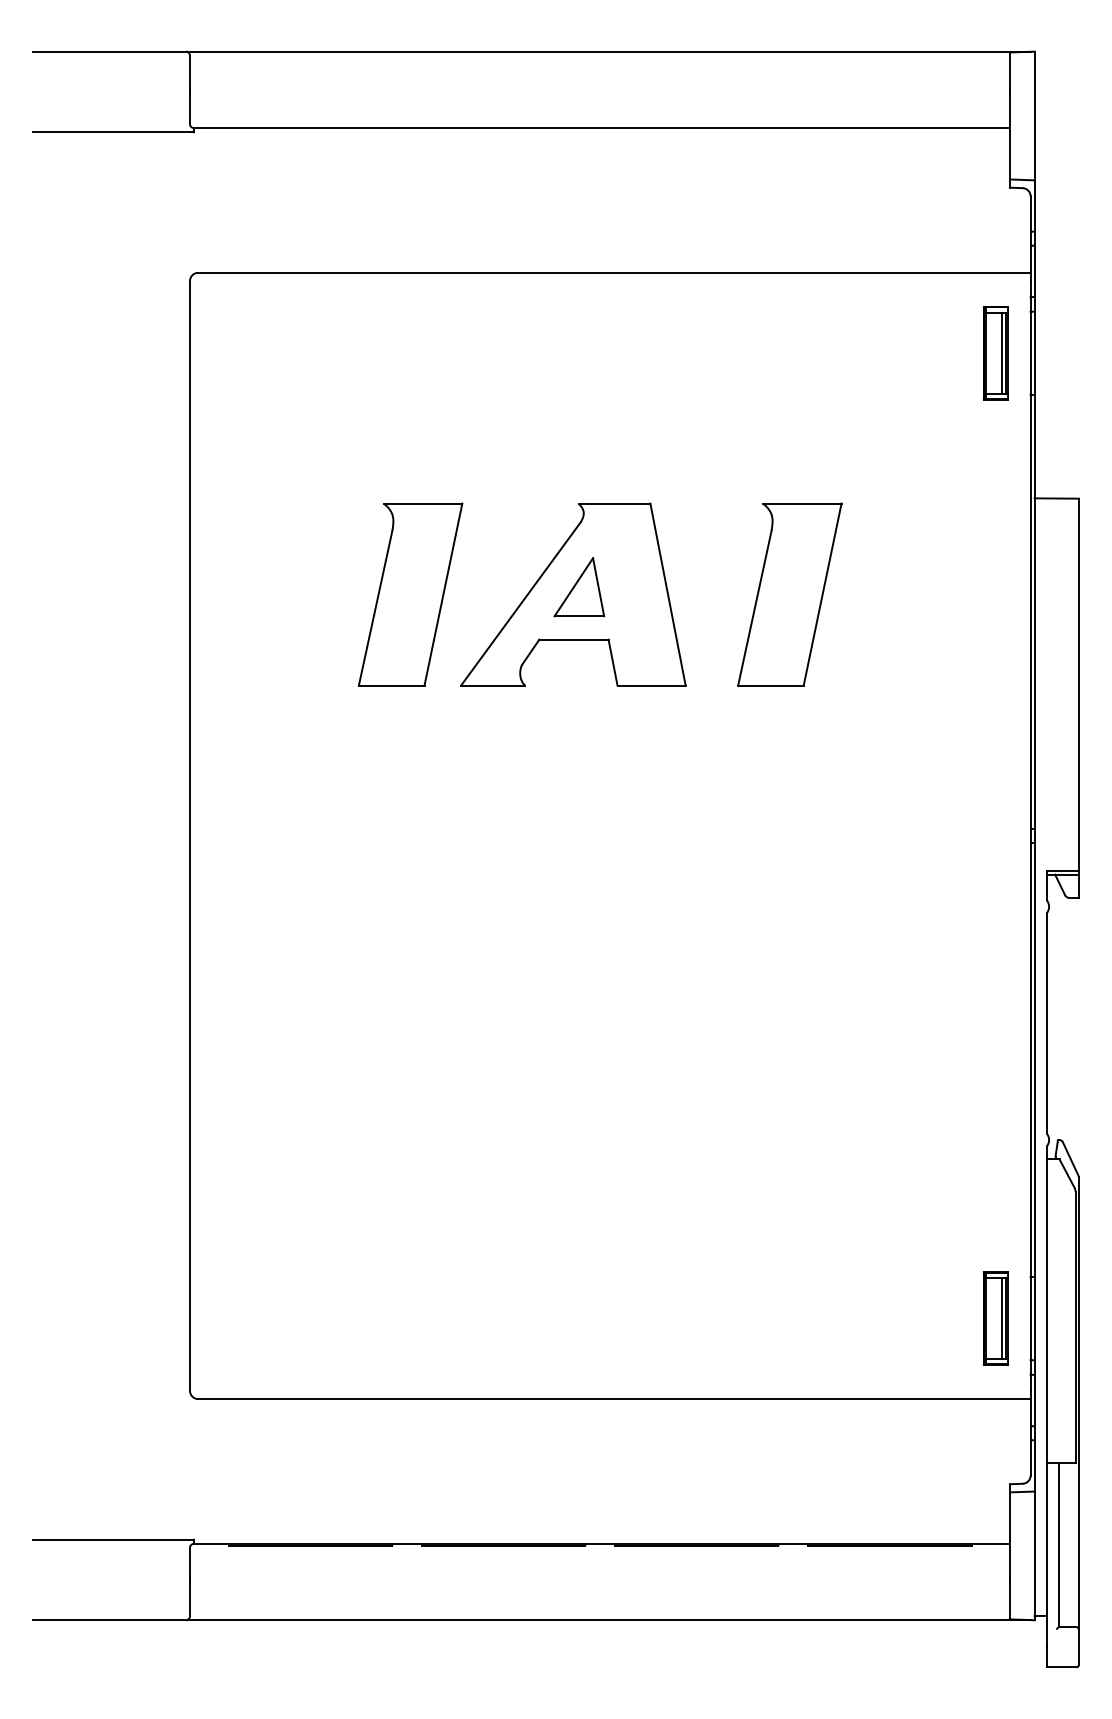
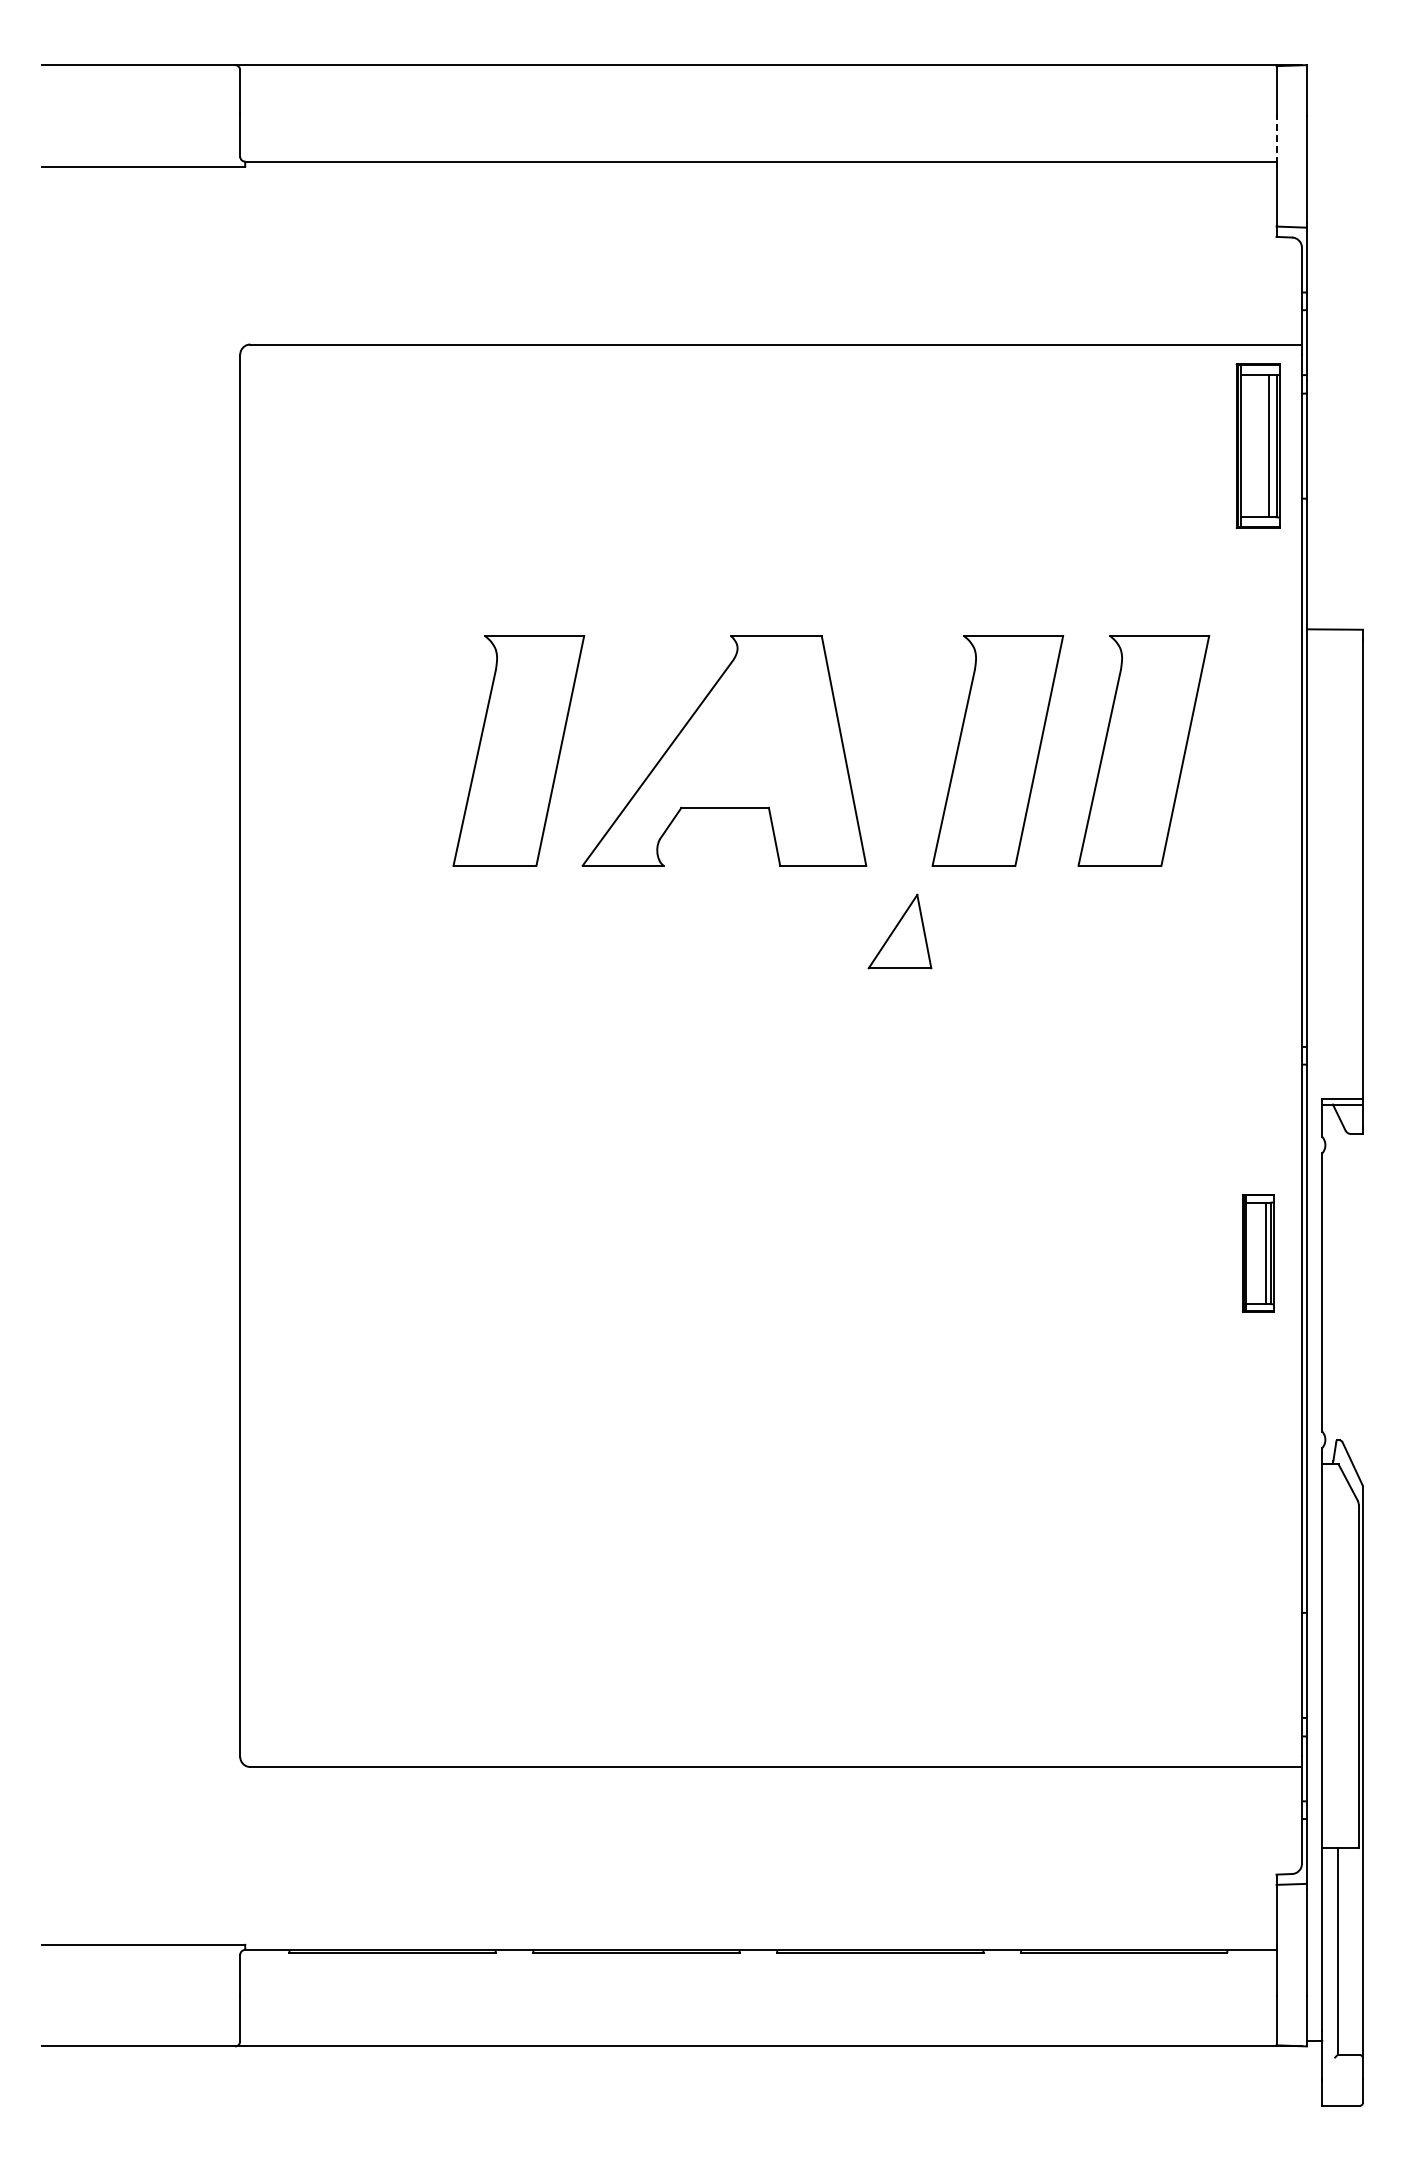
line: (1010, 110) -> (1276, 139), solid -> dashed
part: (996, 352) -> (1258, 445), size x1.4
part: (578, 587) -> (899, 931), moved
part: (905, 594) -> (1143, 750), added
part: (996, 1318) -> (1258, 1253), moved

